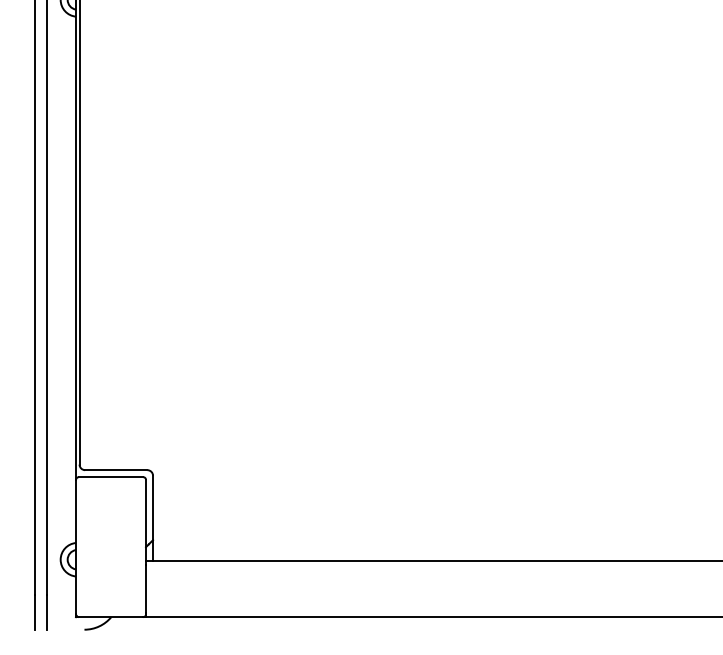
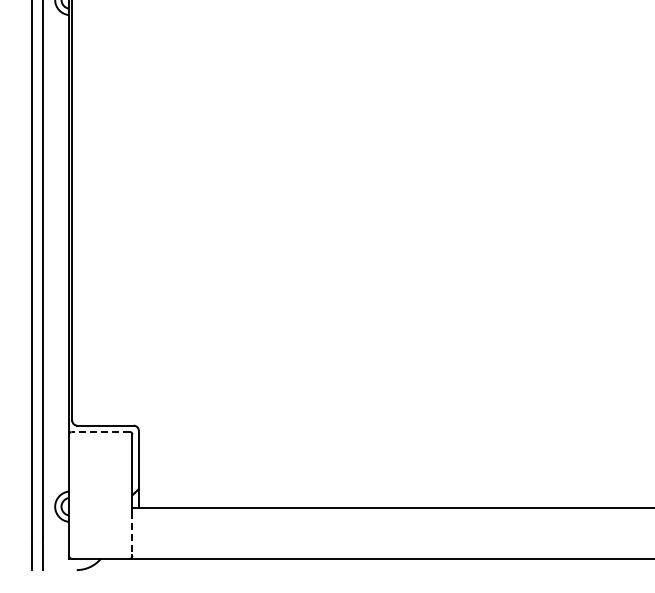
line: (110, 477) -> (100, 432), solid -> dashed
line: (146, 589) -> (132, 533), solid -> dashed

